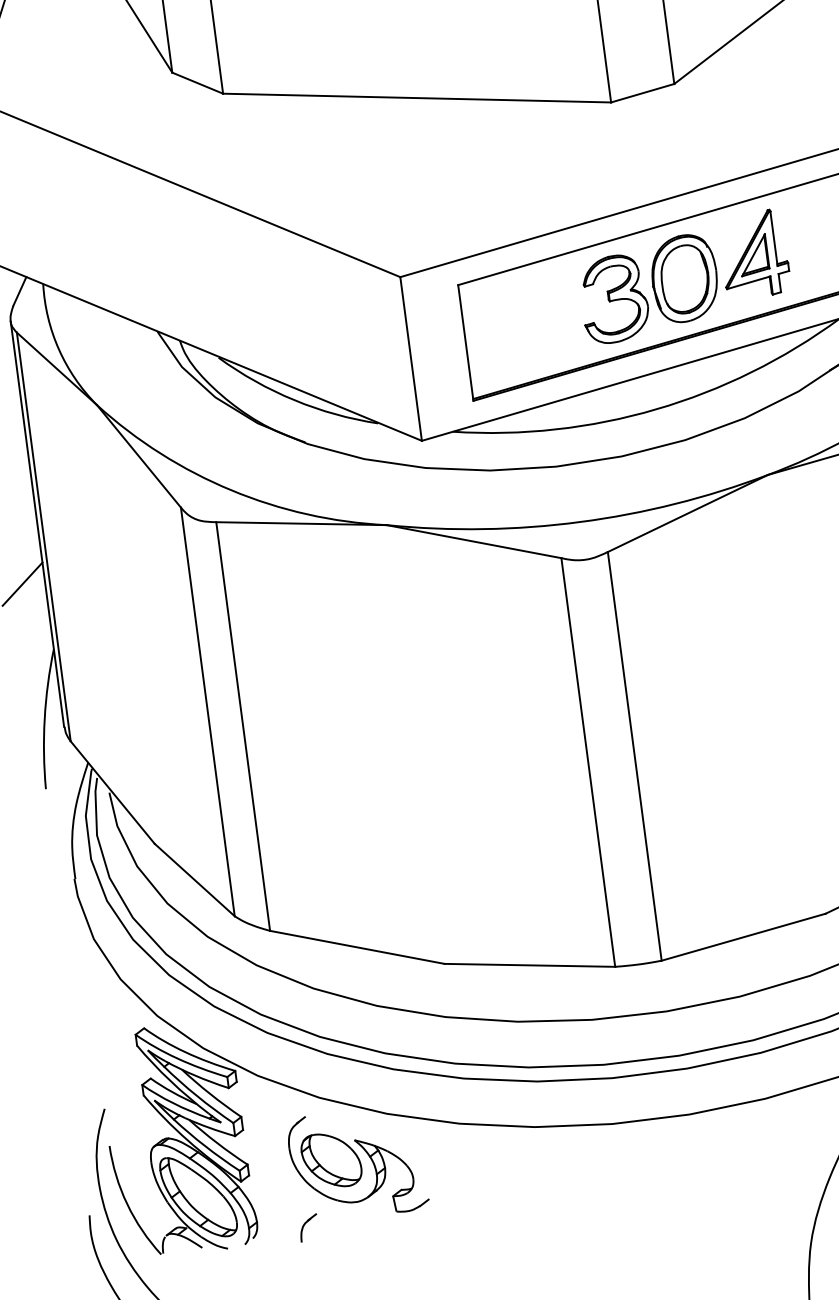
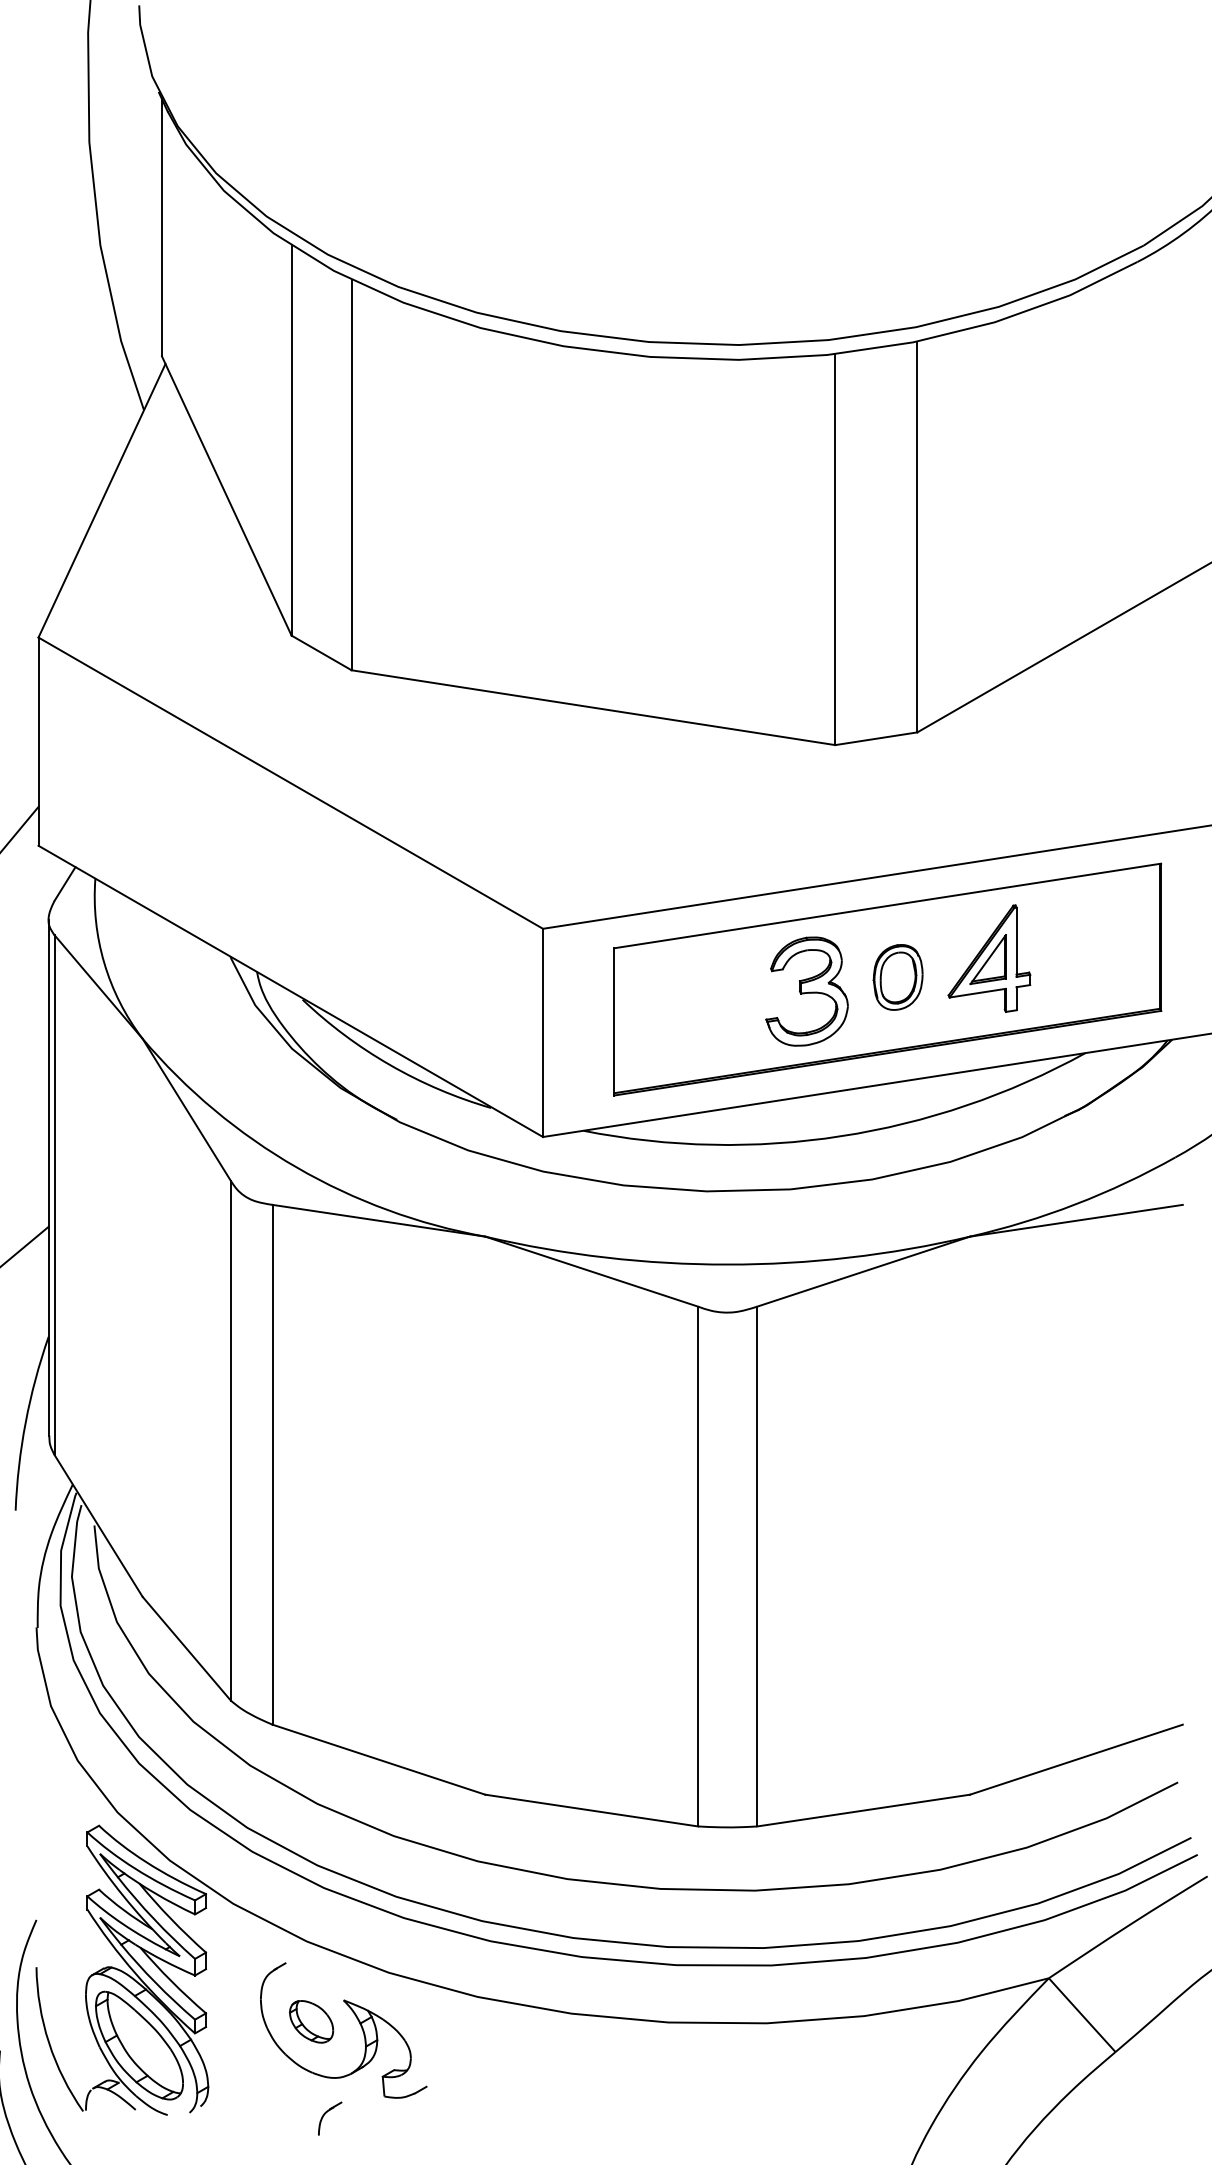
part: (684, 278) -> (897, 977), size x0.6
part: (331, 1160) -> (311, 2021), size x0.6
part: (305, 1224) -> (326, 2113), moved

